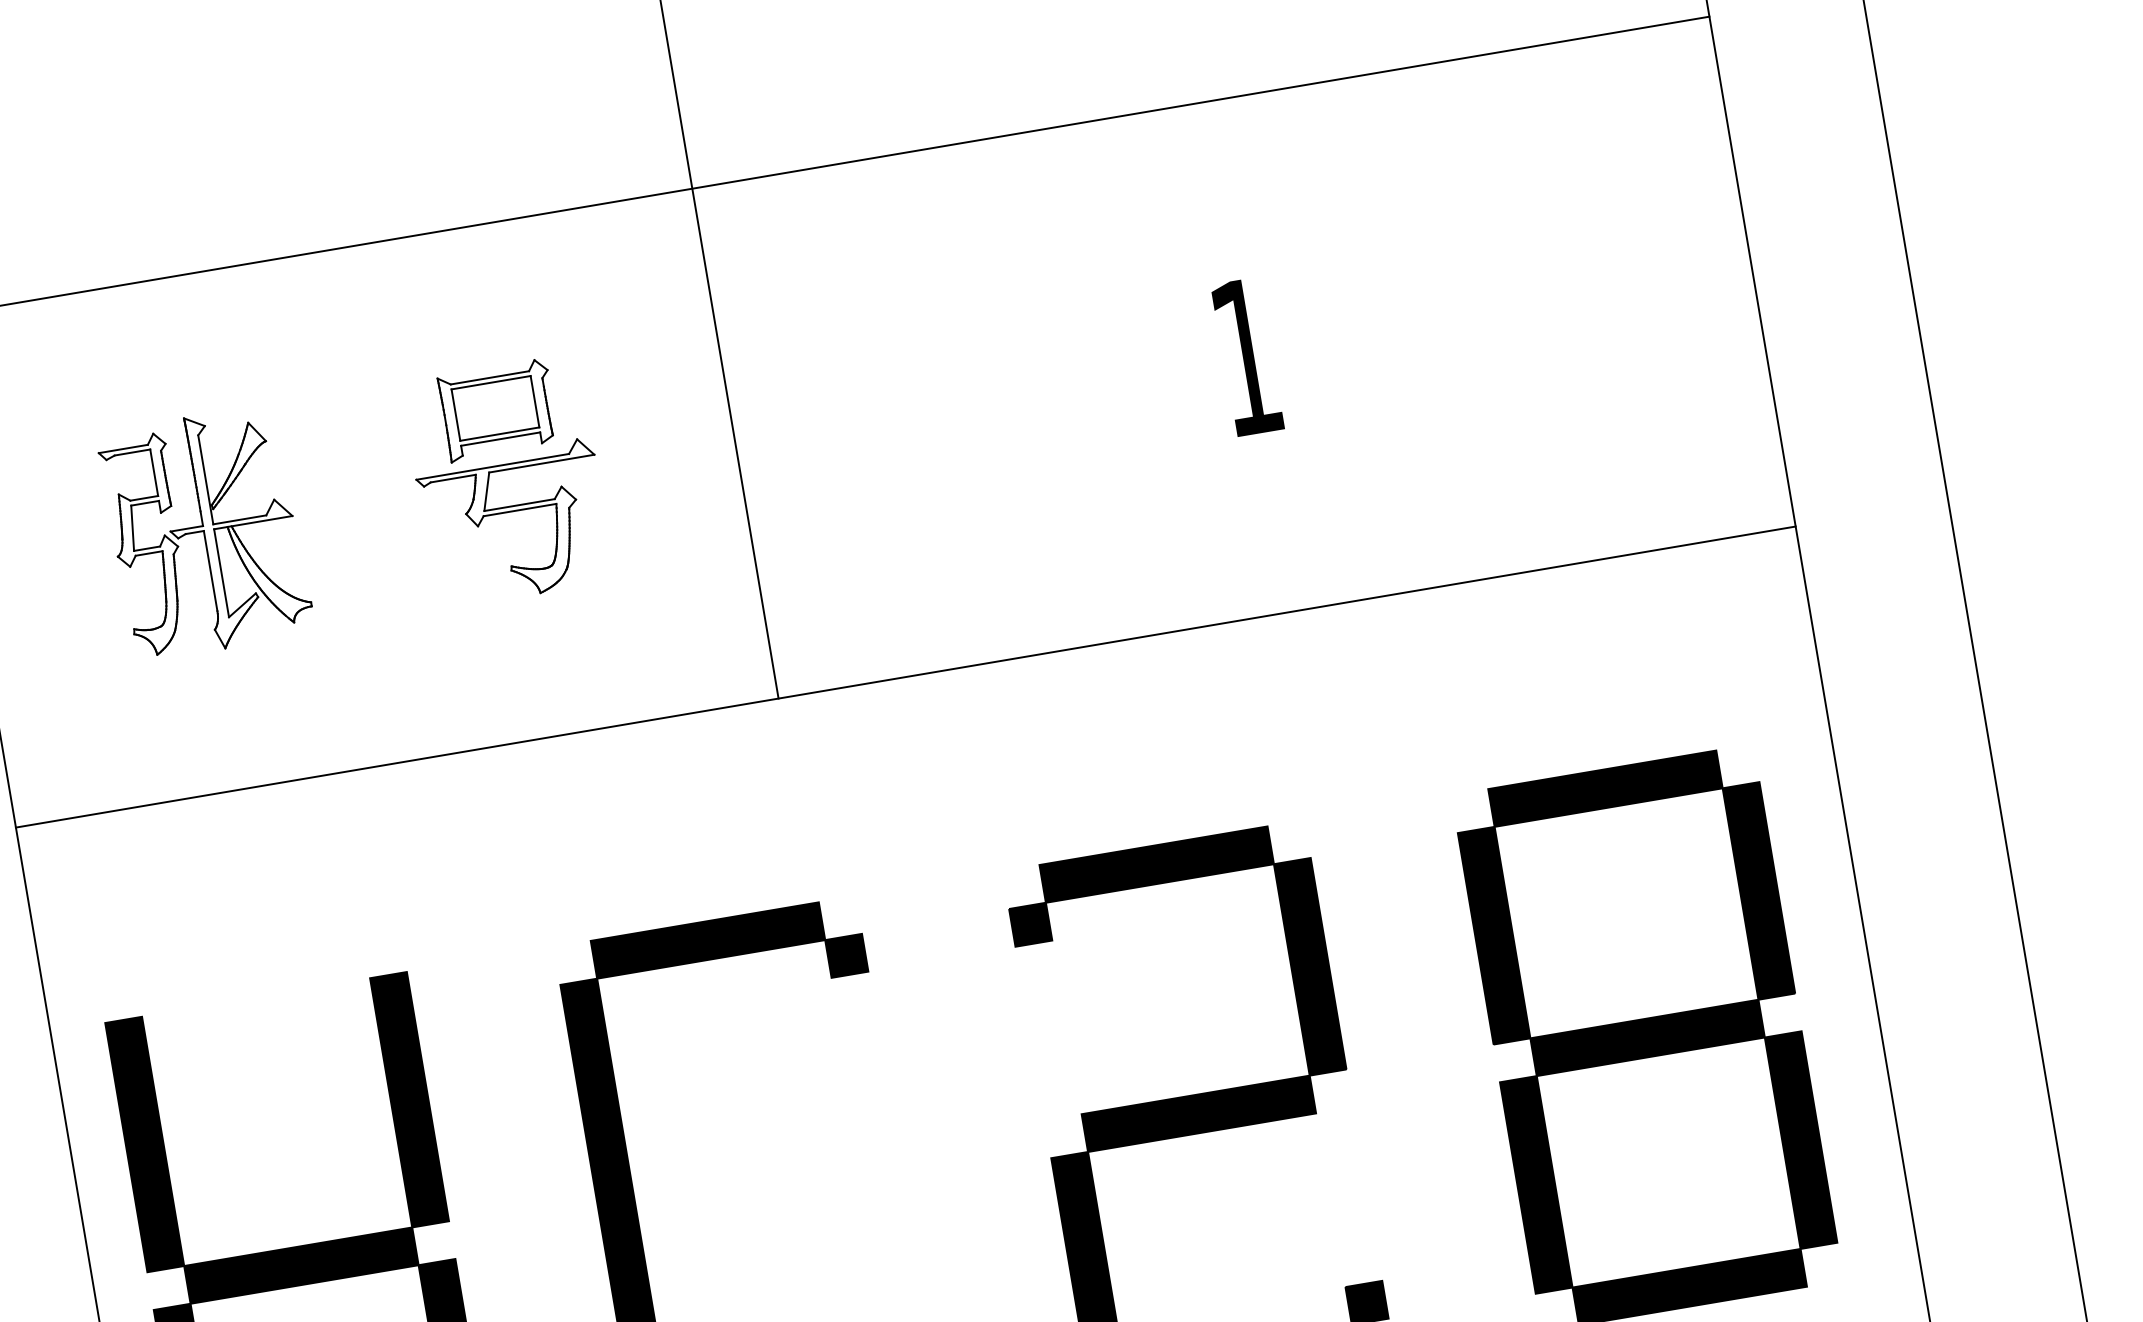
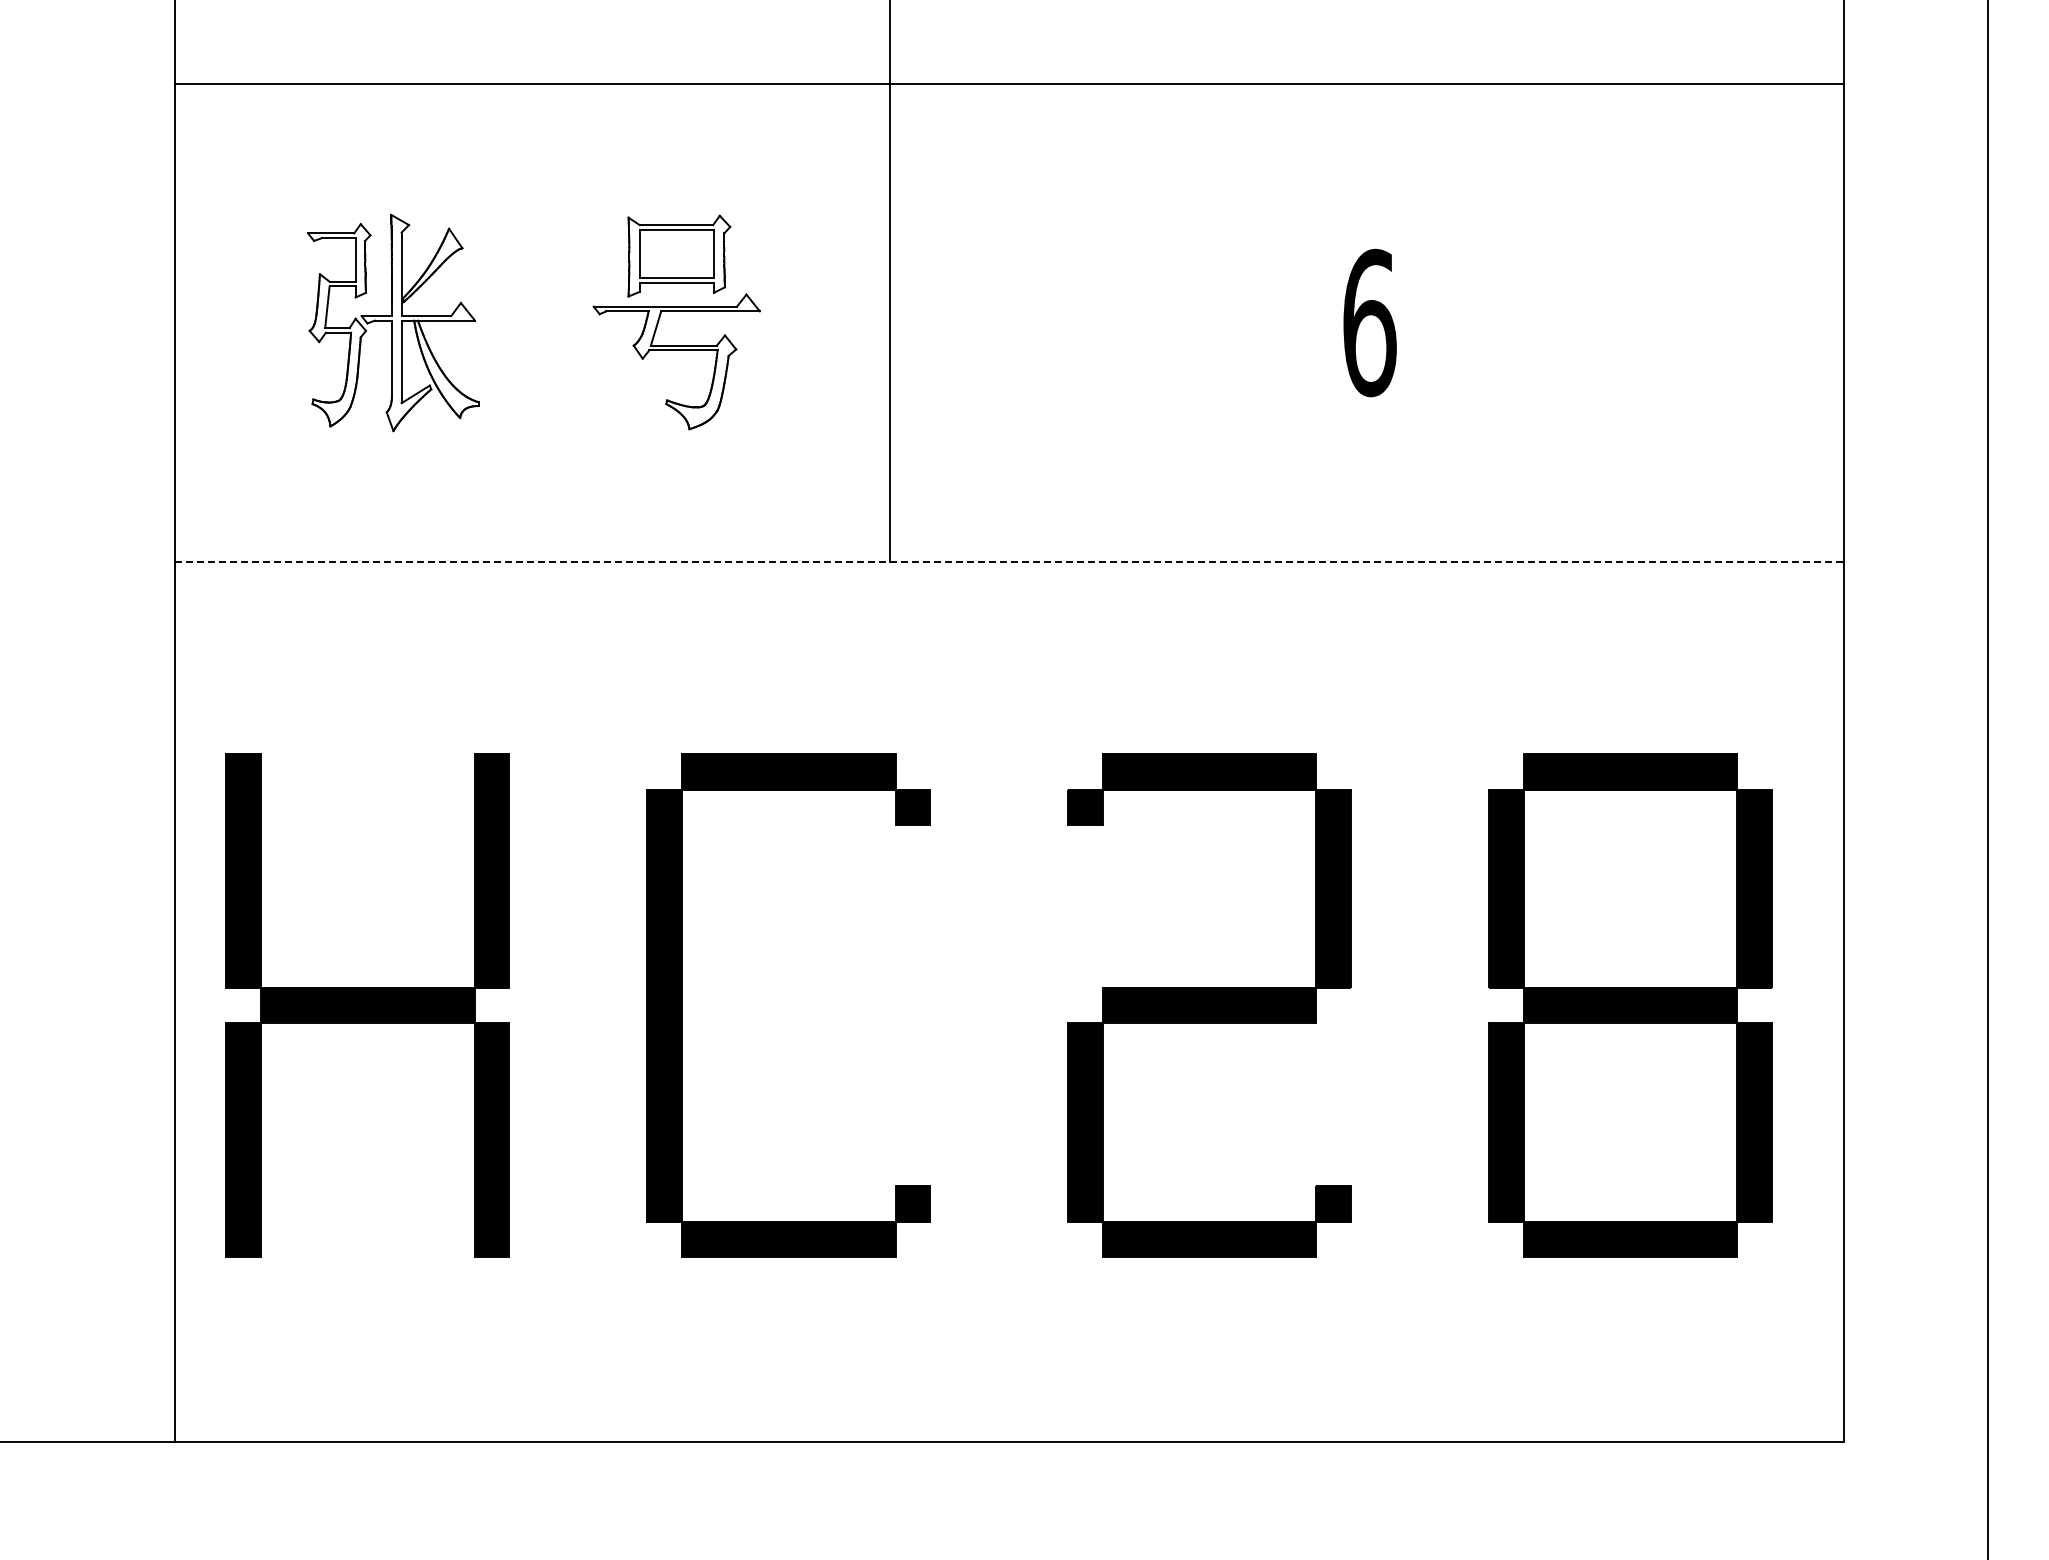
text: (1246, 356) -> (1369, 322), 1 -> 6
line: (905, 677) -> (1009, 562), solid -> dashed

